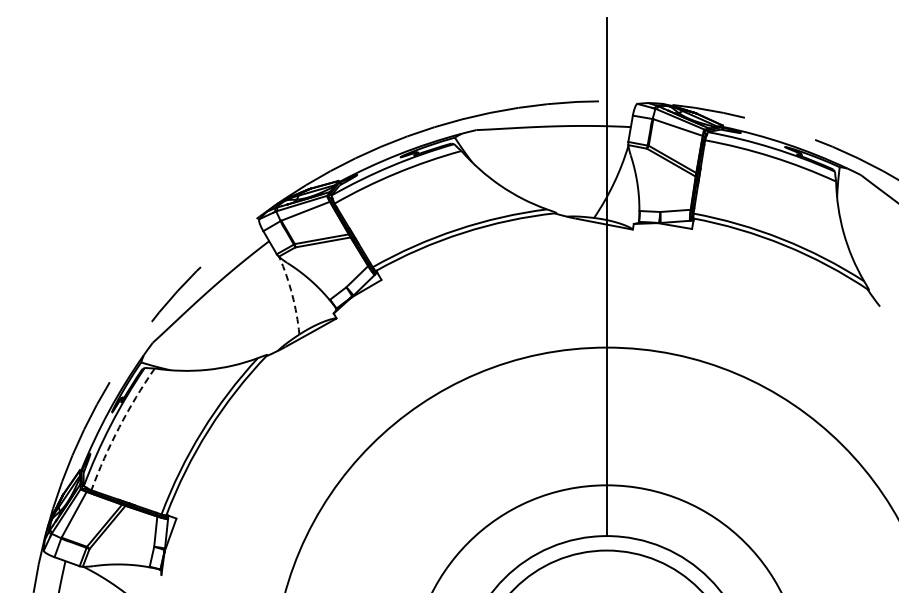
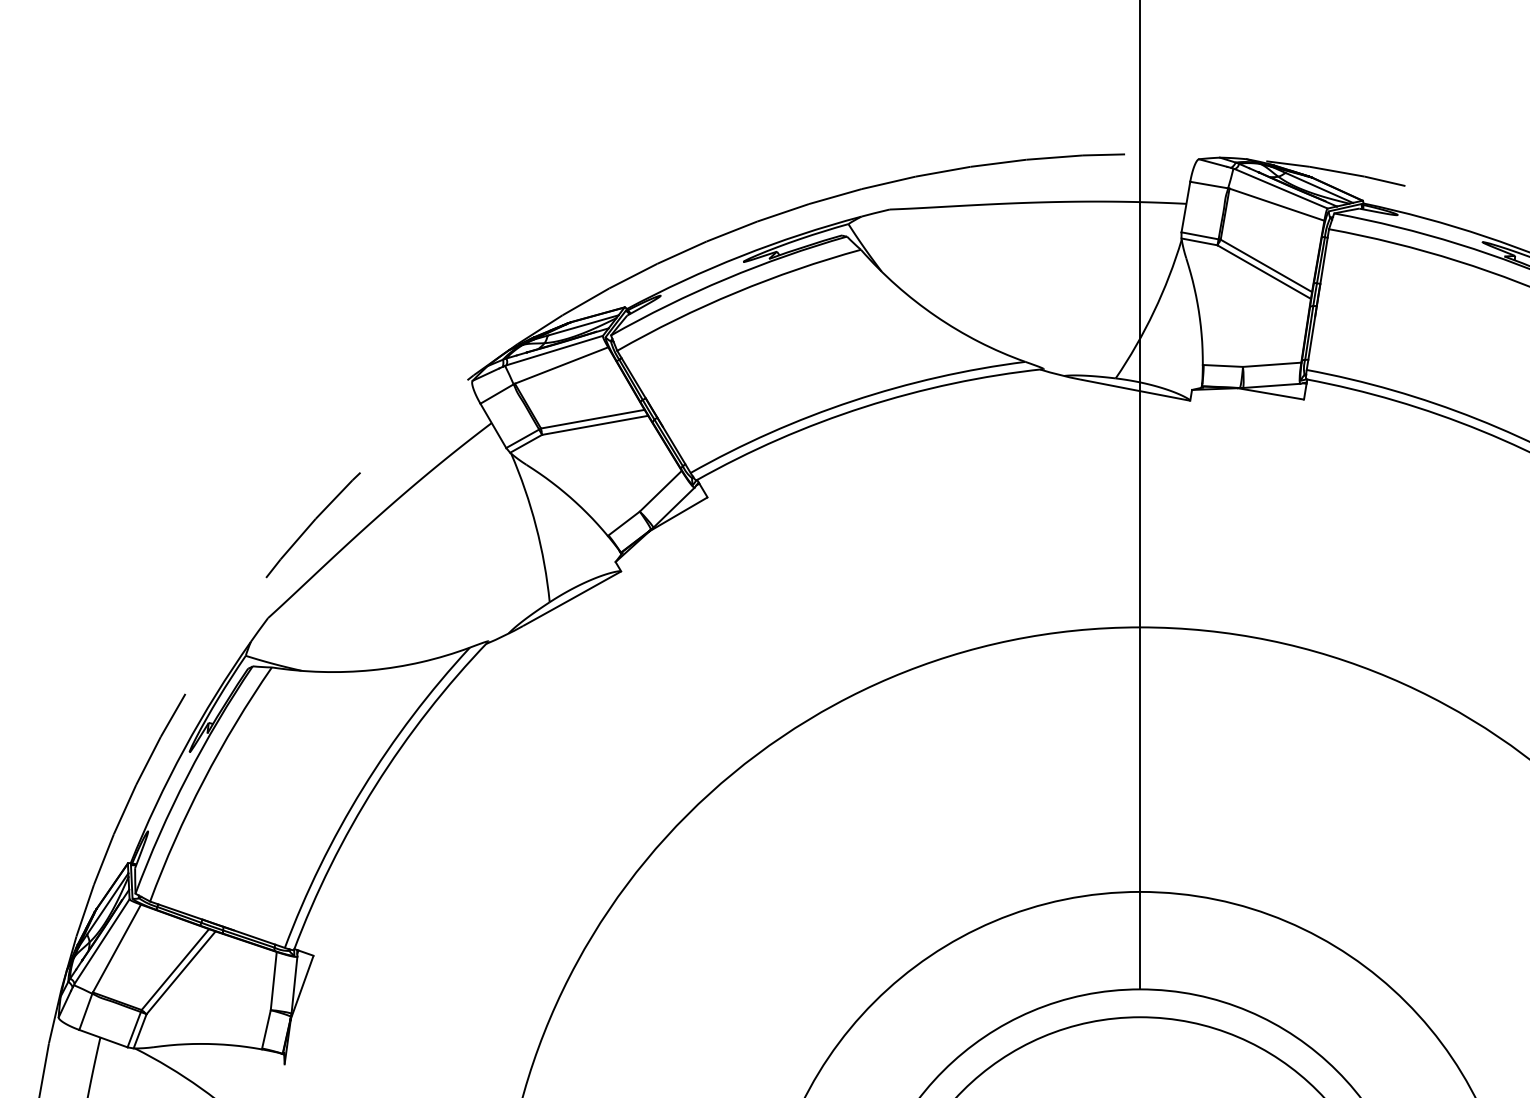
arc: (292, 295) -> (536, 527), dashed -> solid
arc: (119, 427) -> (204, 780), dashed -> solid

